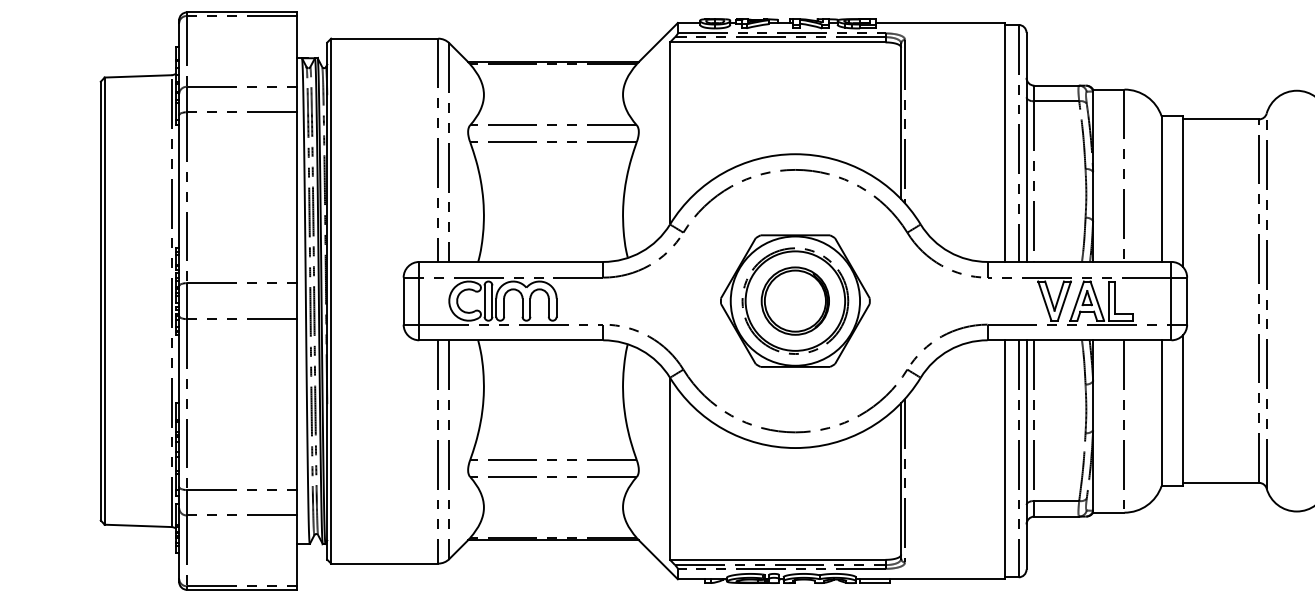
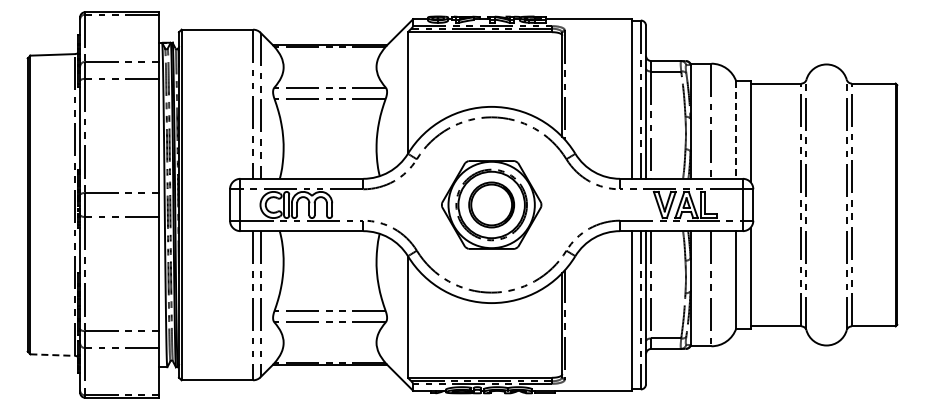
line: (1161, 189) -> (736, 130), solid -> dashed
line: (139, 526) -> (53, 355), solid -> dashed

